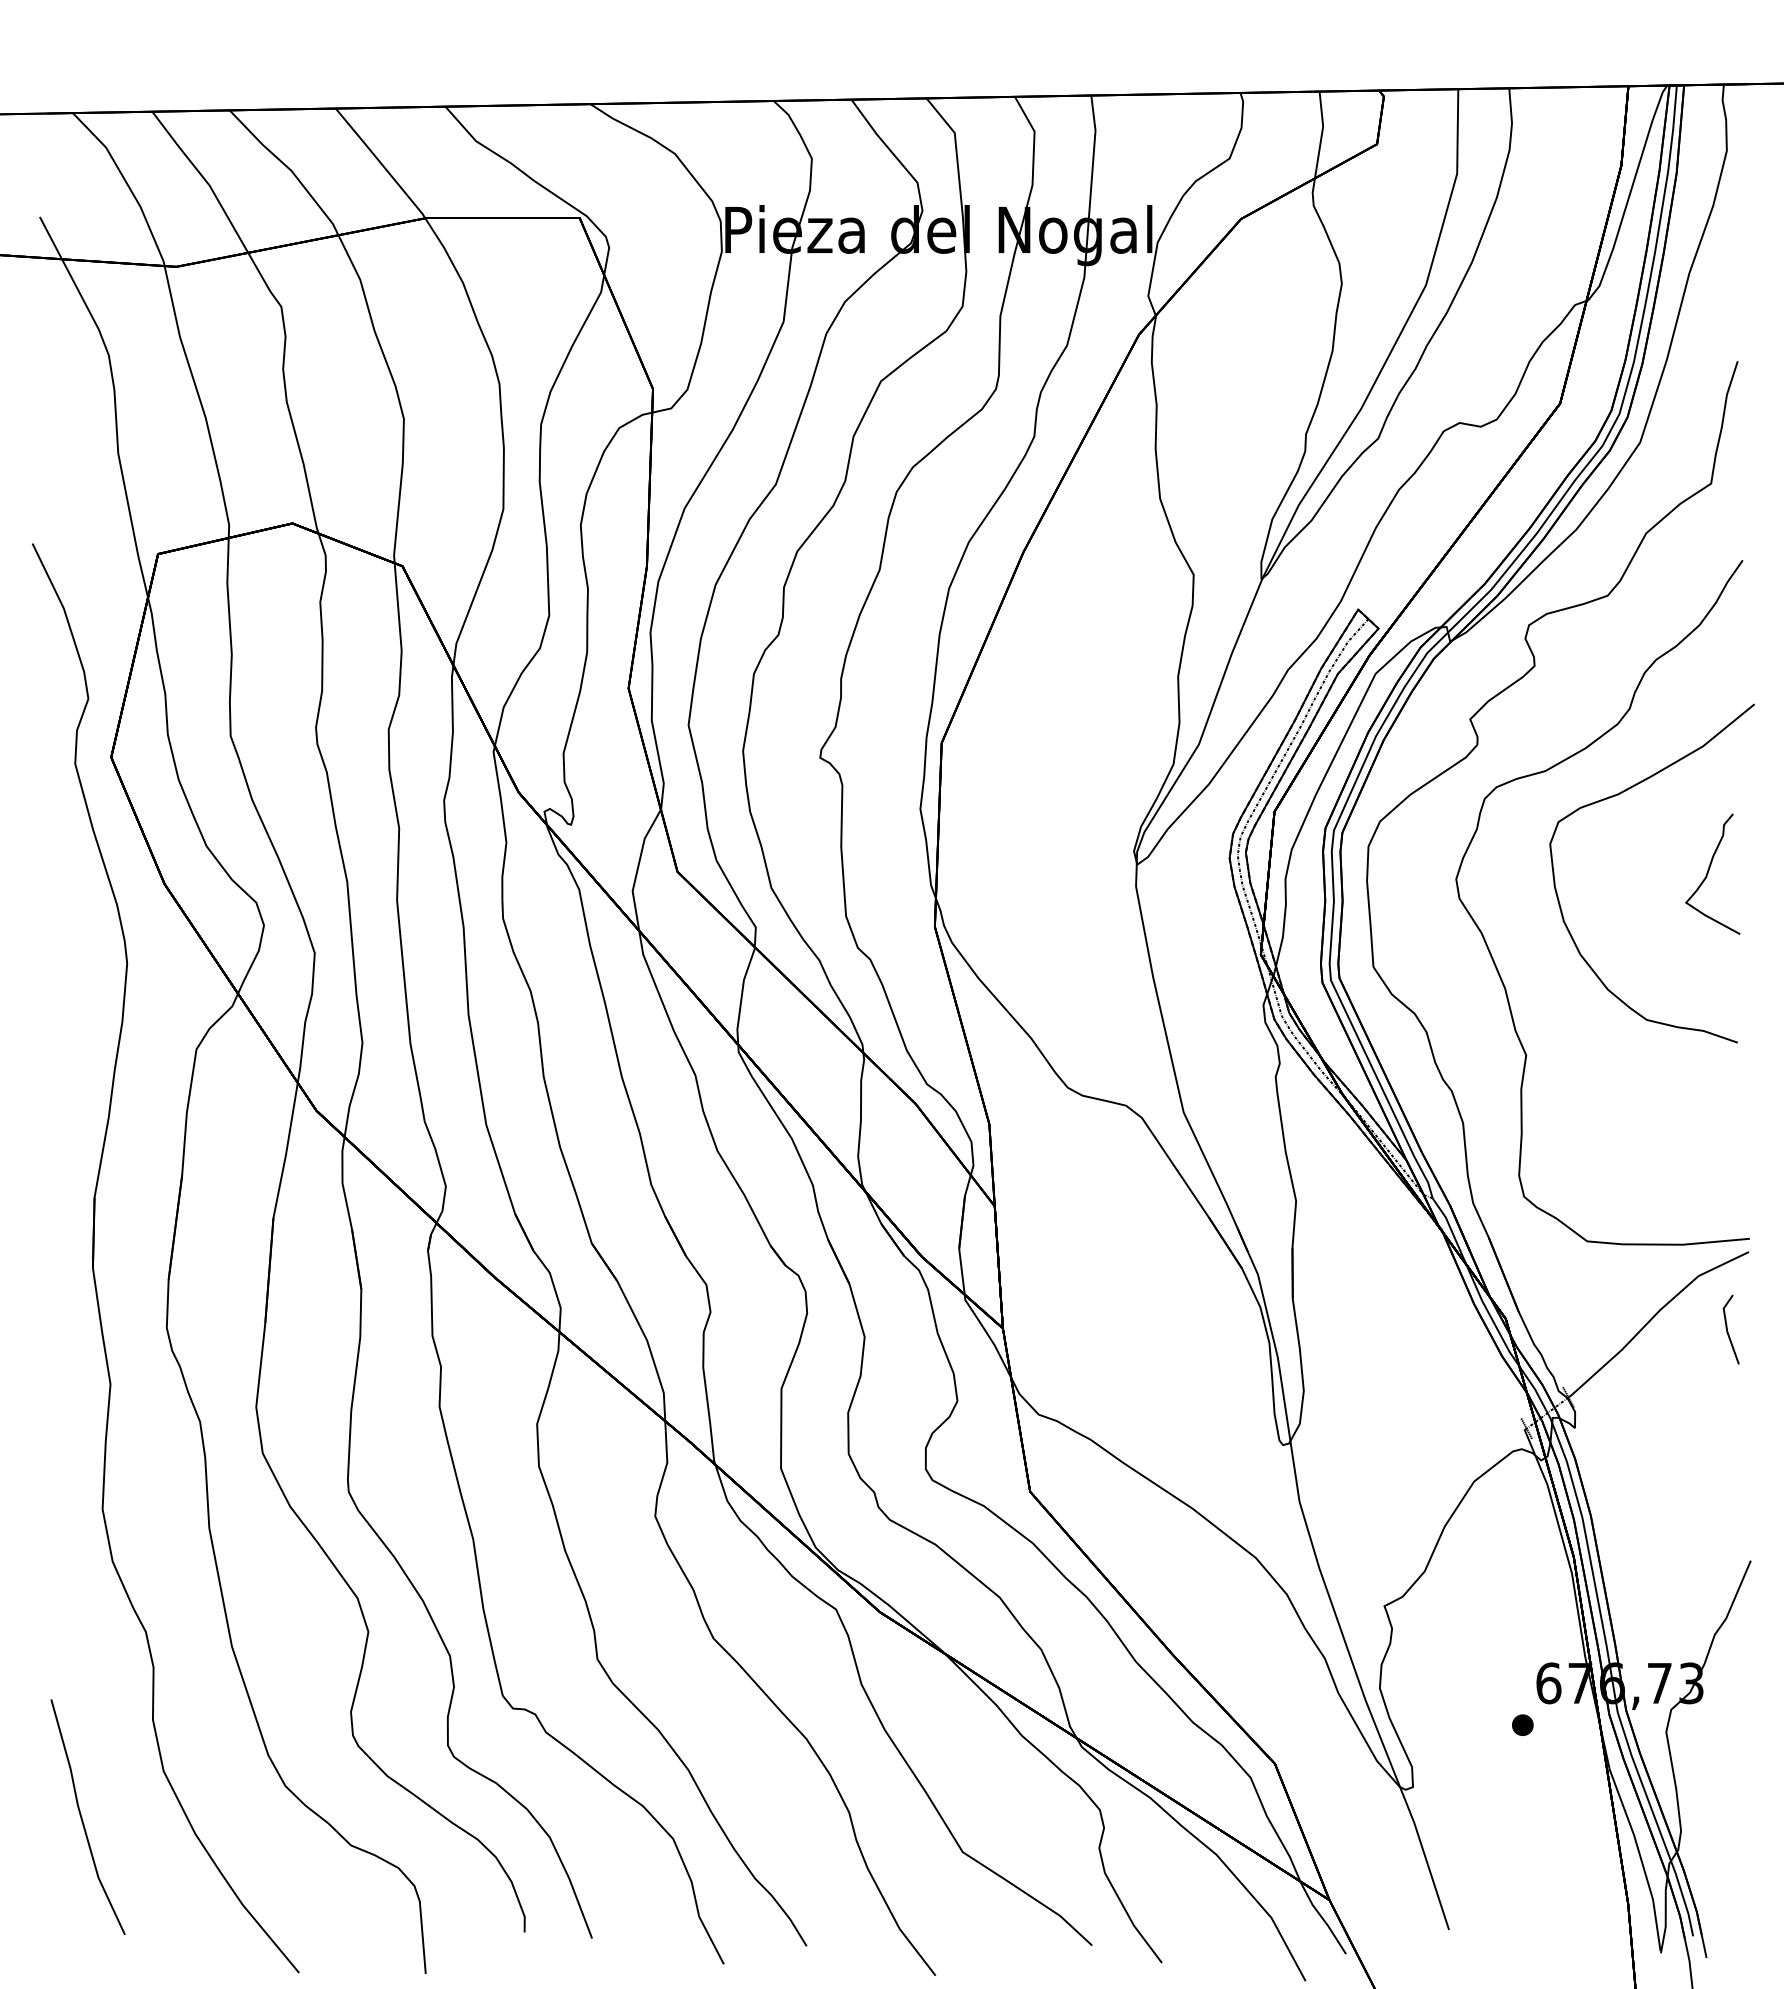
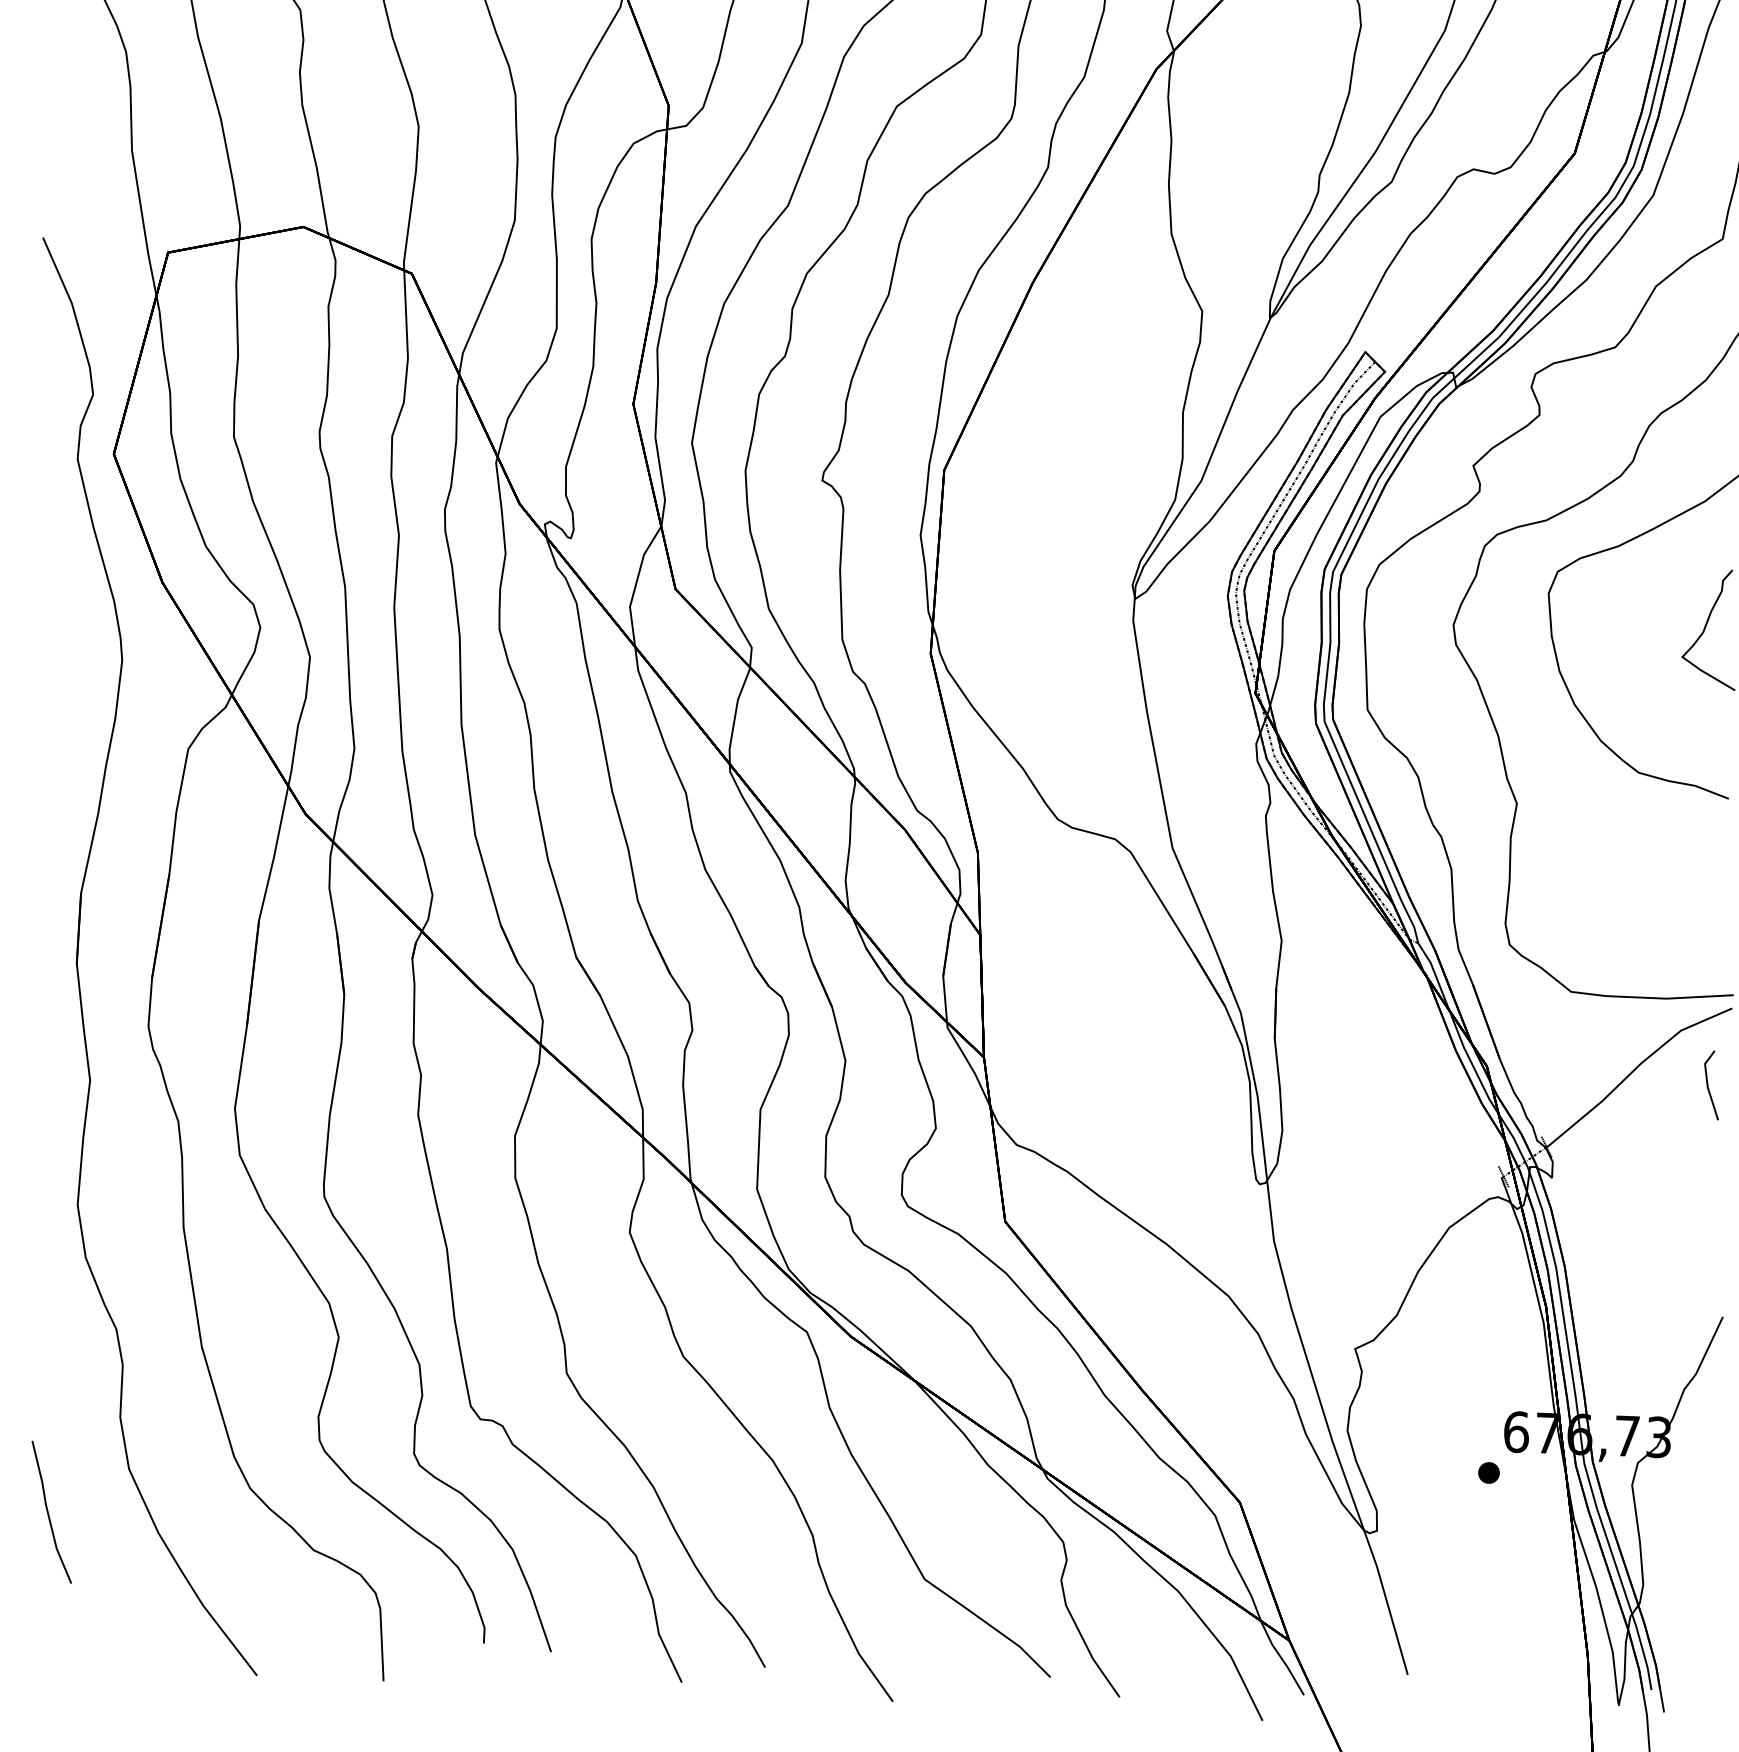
part: (87, 1816) -> (51, 1511), size x0.6

